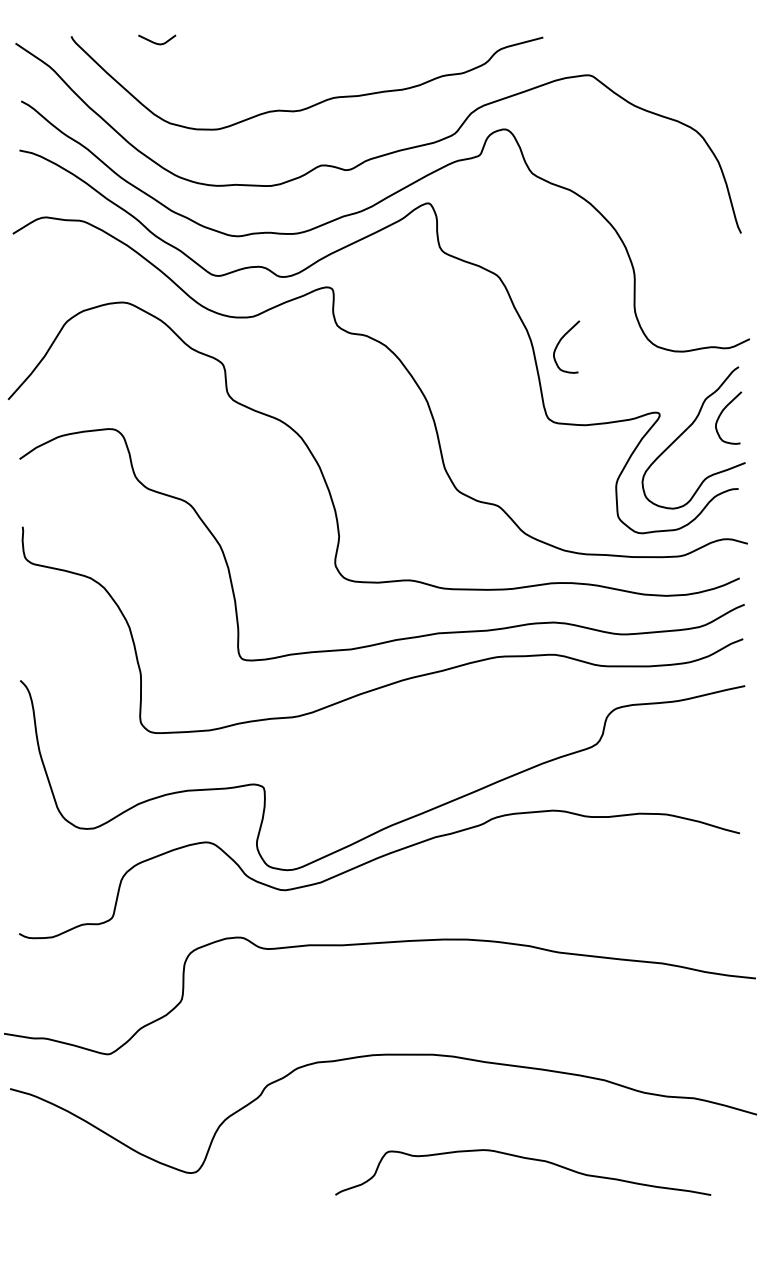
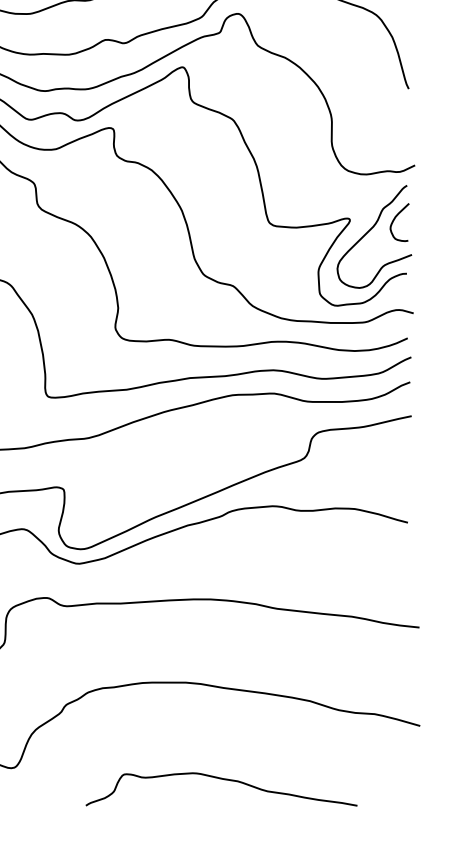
curve: (560, 342) -> (278, 167), removed
curve: (526, 1159) -> (224, 780), moved

